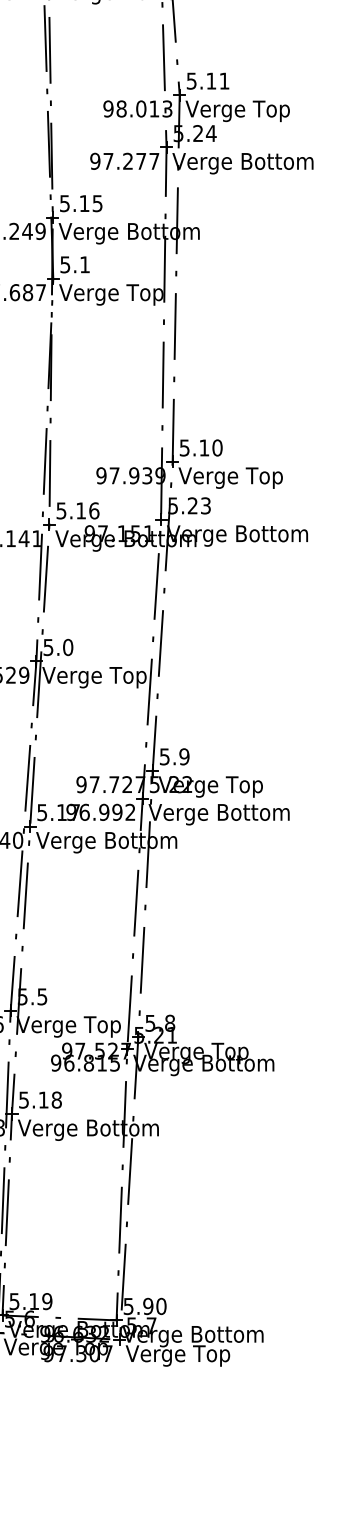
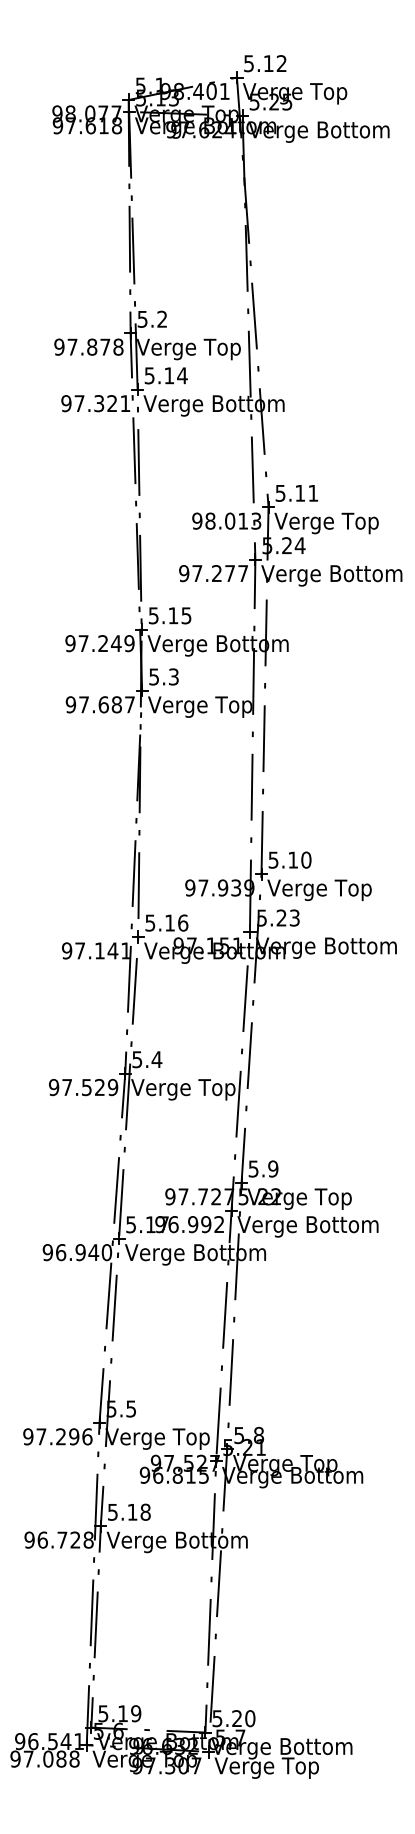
text: (84, 264) -> (173, 676), 5.1 -> 5.3
text: (67, 647) -> (156, 1059), 5.0 -> 5.4
text: (148, 1306) -> (237, 1718), 5.90 -> 5.20

